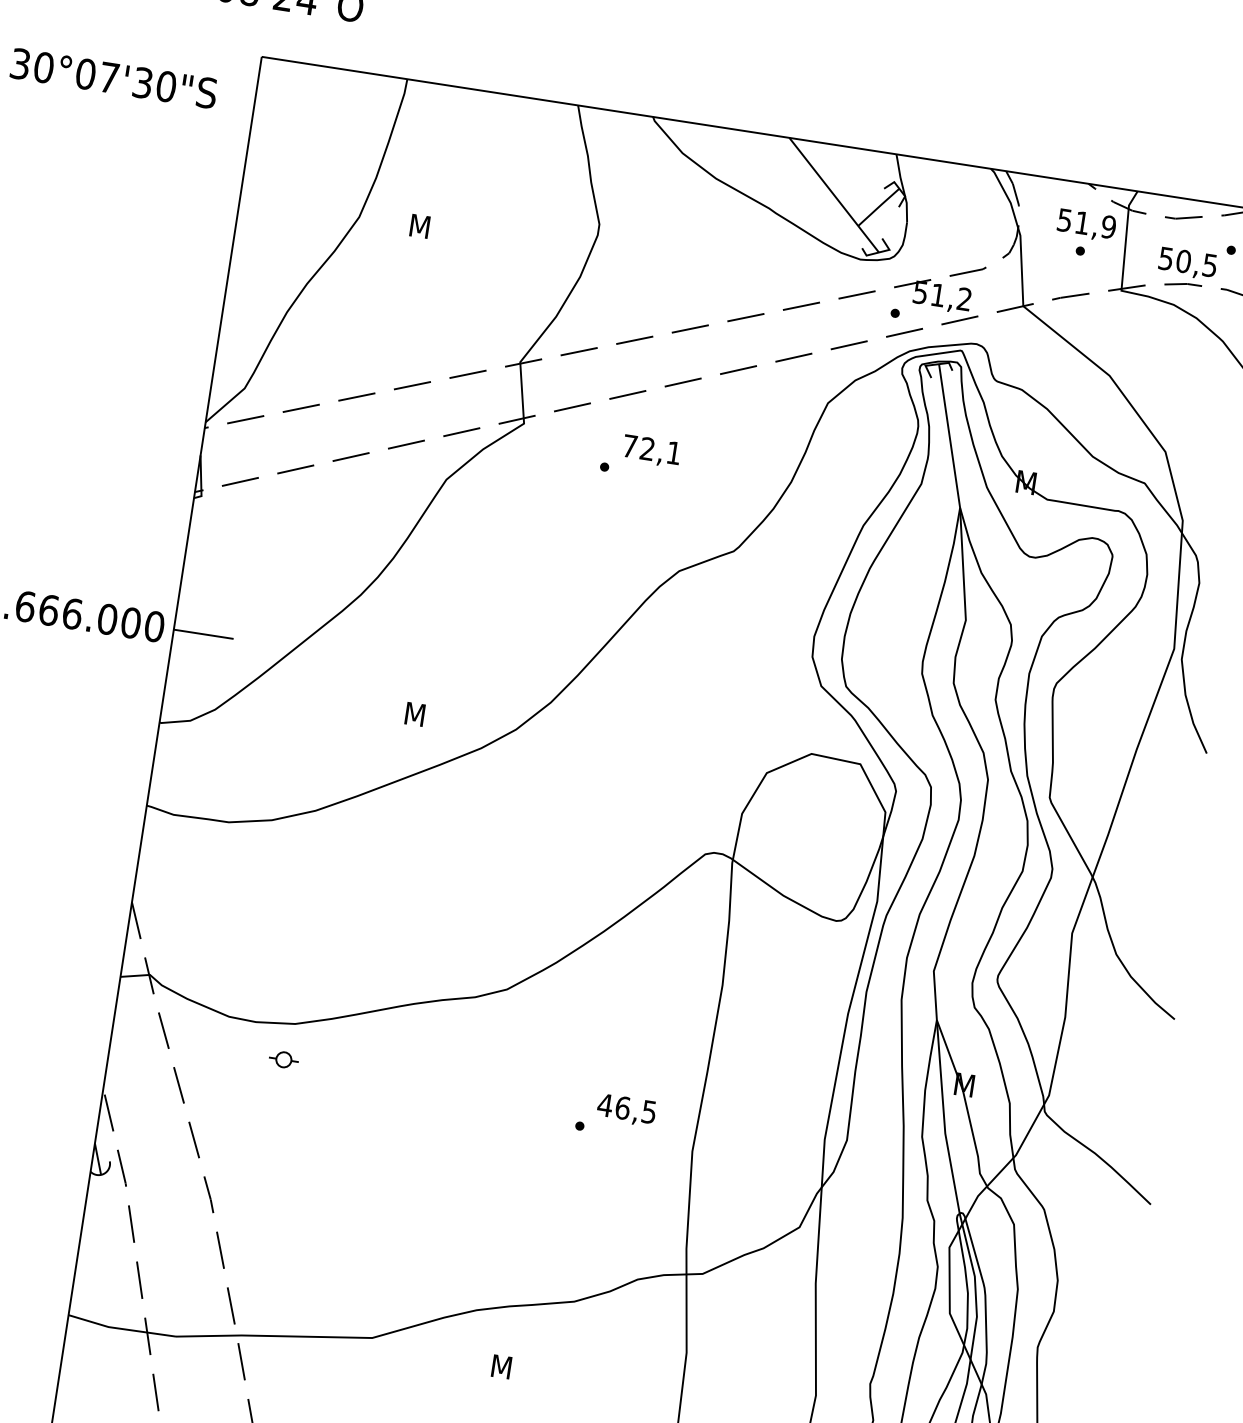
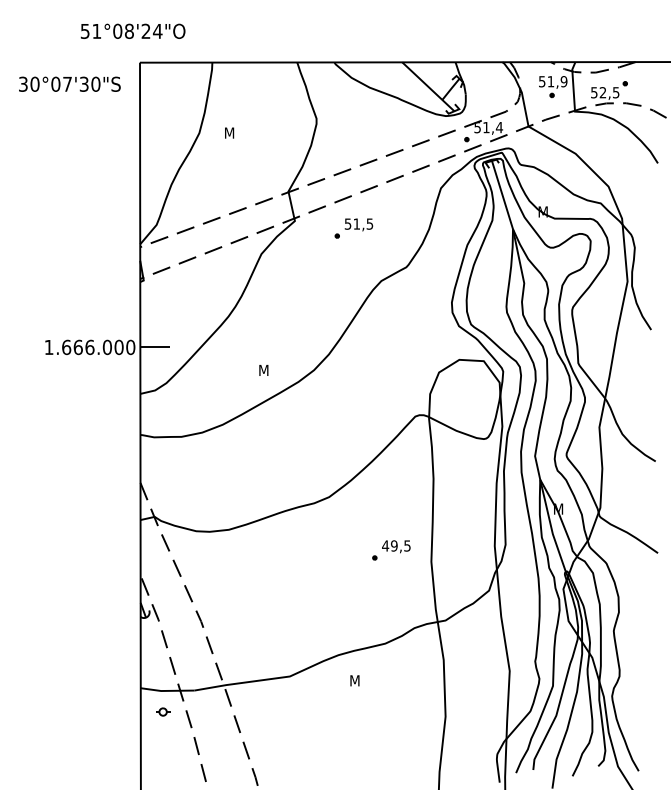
text: (1182, 260) -> (602, 92), 50,5 -> 52,5
text: (964, 299) -> (499, 127), 51,2 -> 51,4
text: (651, 448) -> (358, 223), 72,1 -> 51,5
part: (284, 1058) -> (163, 711), moved
text: (623, 1107) -> (394, 545), 46,5 -> 49,5

